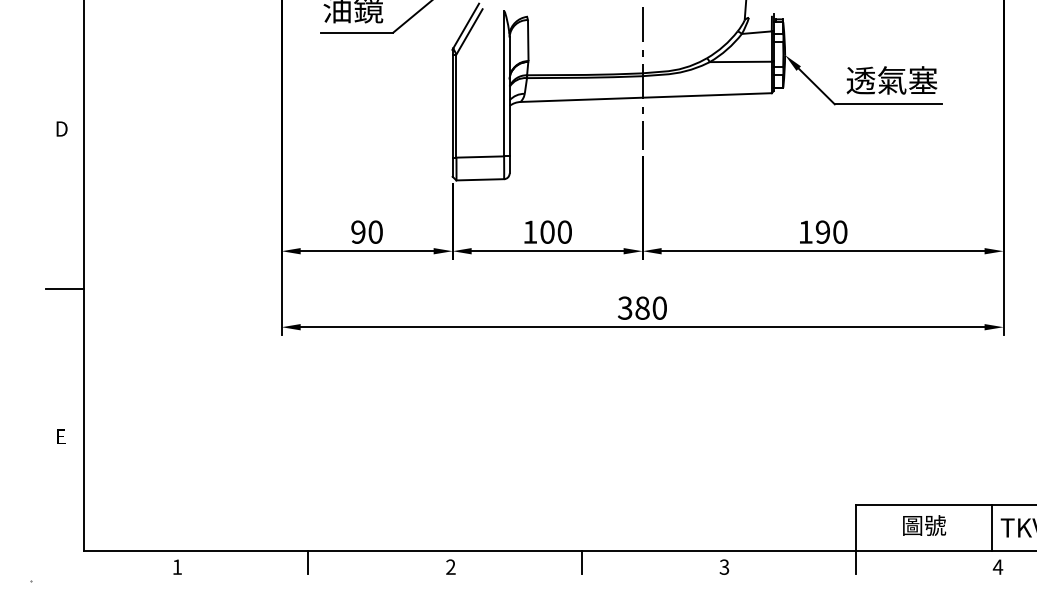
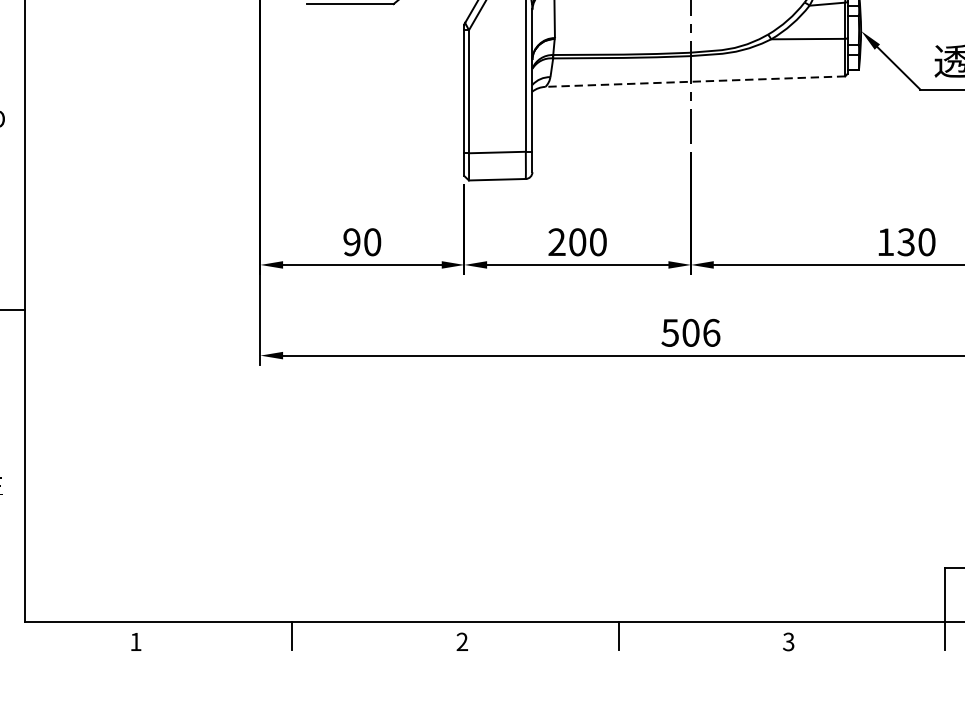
line: (646, 97) -> (695, 81), solid -> dashed
text: (530, 231) -> (557, 241), 100 -> 200
text: (822, 231) -> (905, 241), 190 -> 130
text: (642, 307) -> (690, 332), 380 -> 506

